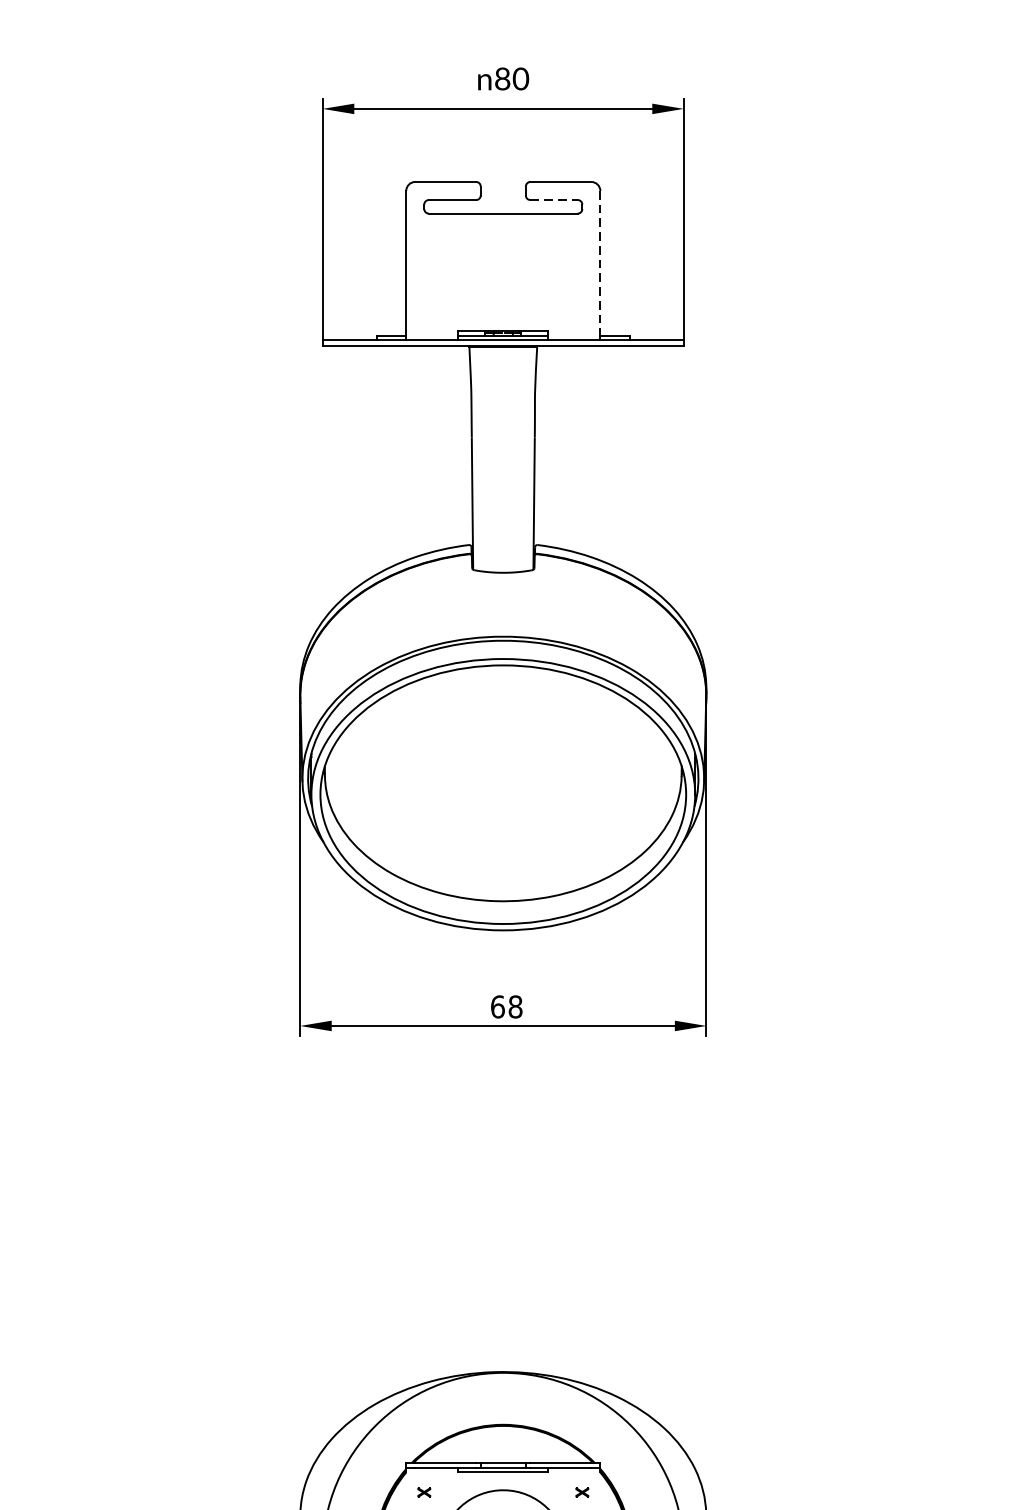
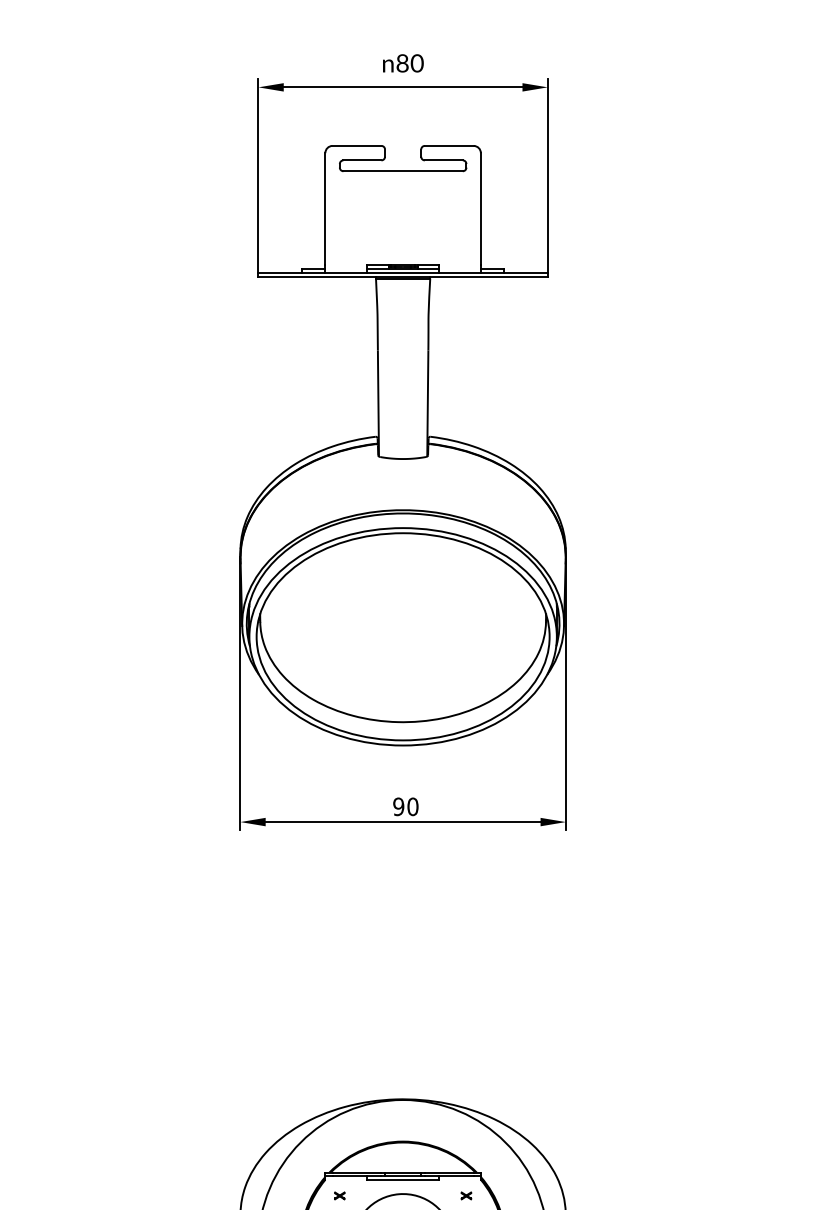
line: (553, 200) -> (443, 160), dashed -> solid
line: (599, 261) -> (480, 209), dashed -> solid
text: (506, 1006) -> (405, 806), 68 -> 90

